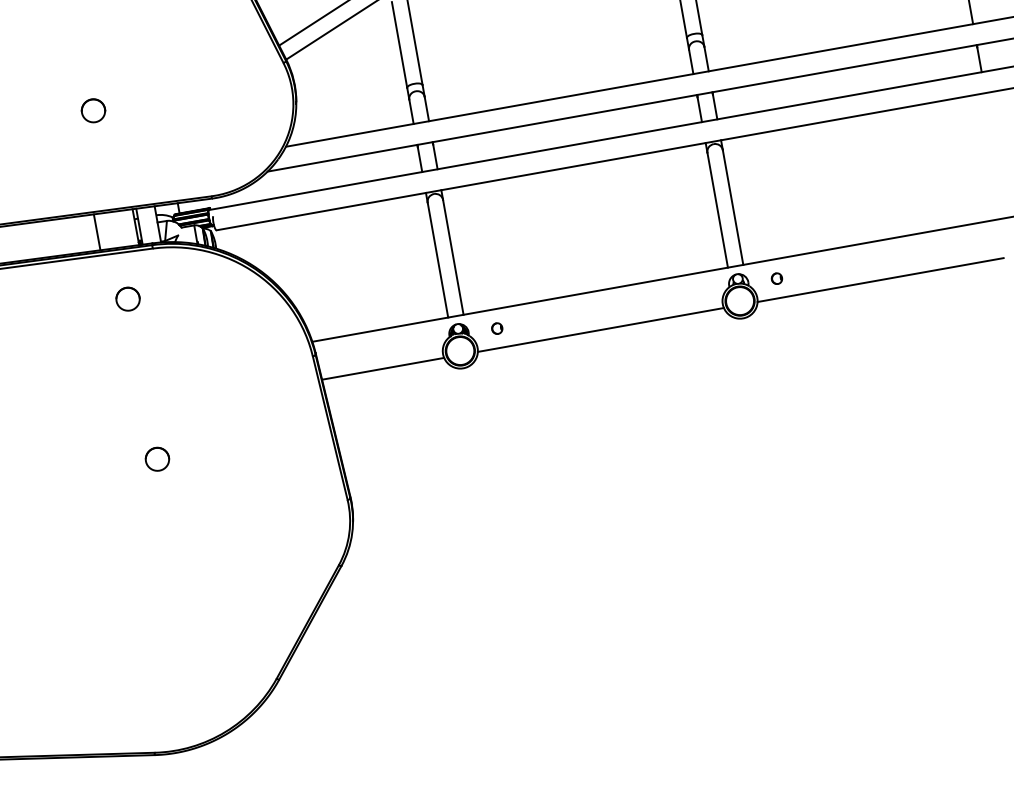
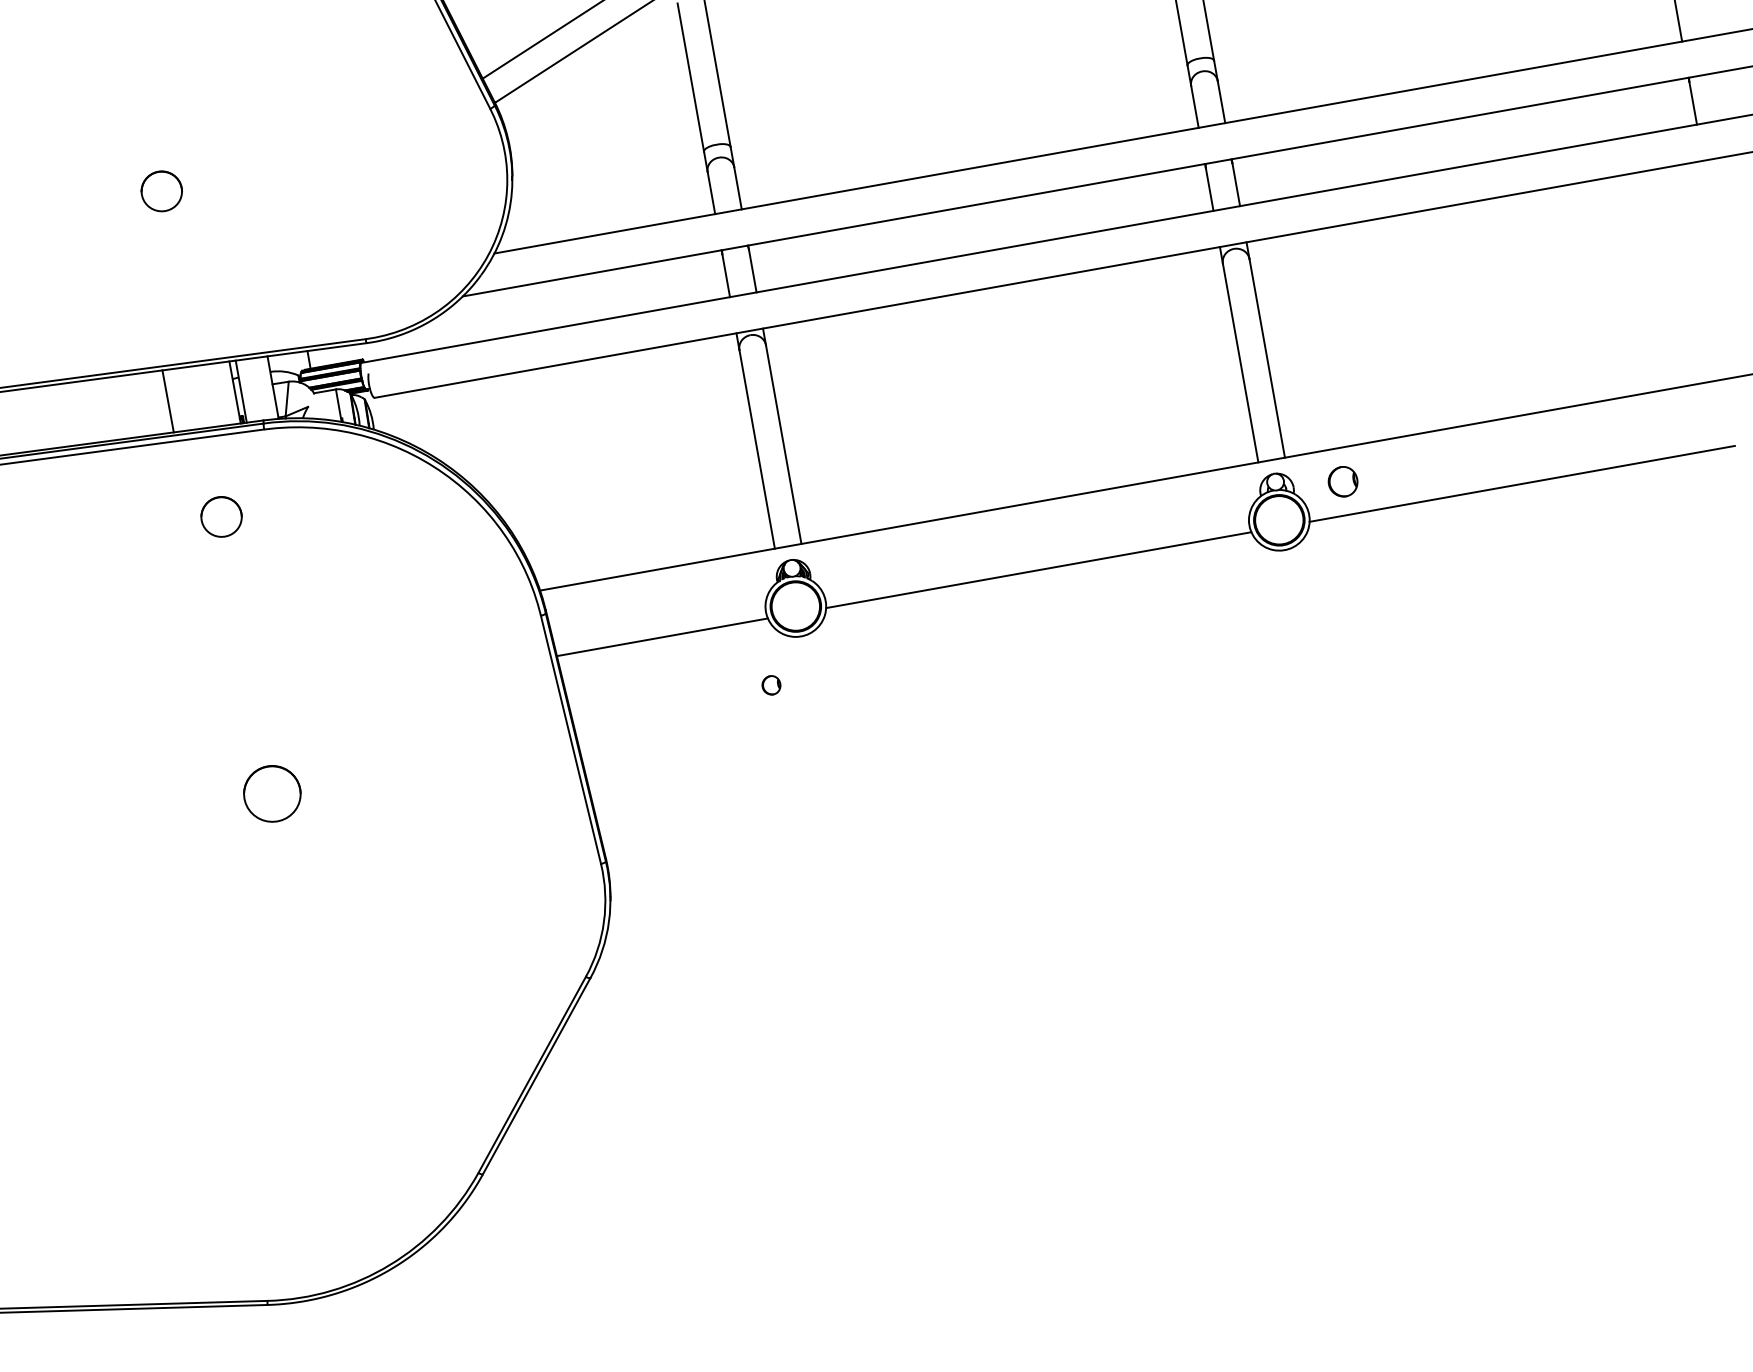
part: (776, 278) -> (1342, 481), size x1.6
part: (497, 328) -> (771, 685), moved
part: (157, 458) -> (272, 792), size x1.4

